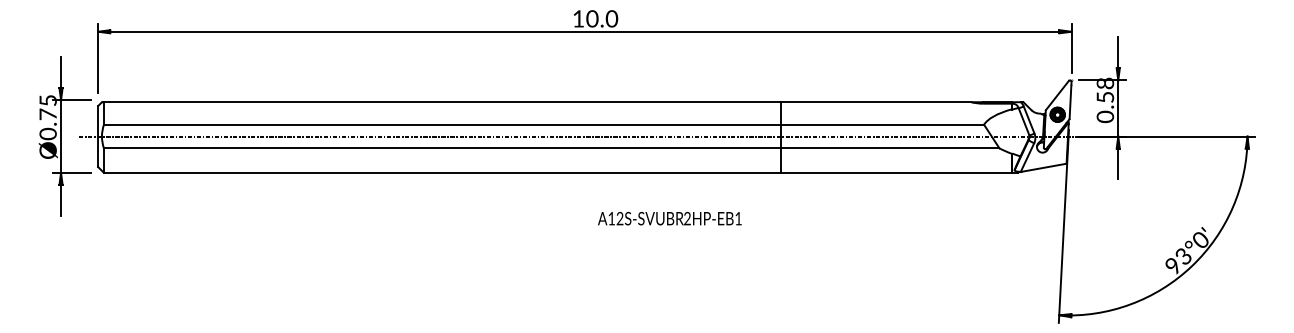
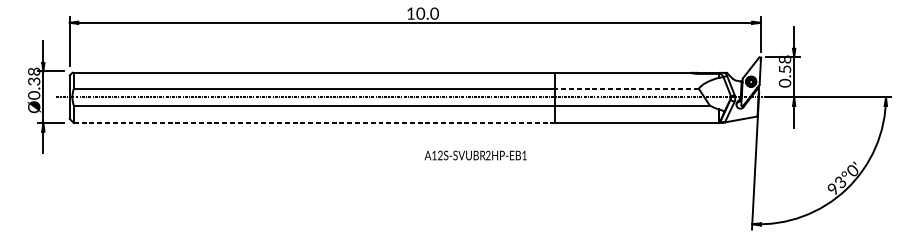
text: (47, 107) -> (33, 76), Ø0.75 -> Ø0.38
line: (882, 124) -> (626, 88), solid -> dashed
line: (442, 172) -> (314, 122), solid -> dashed

